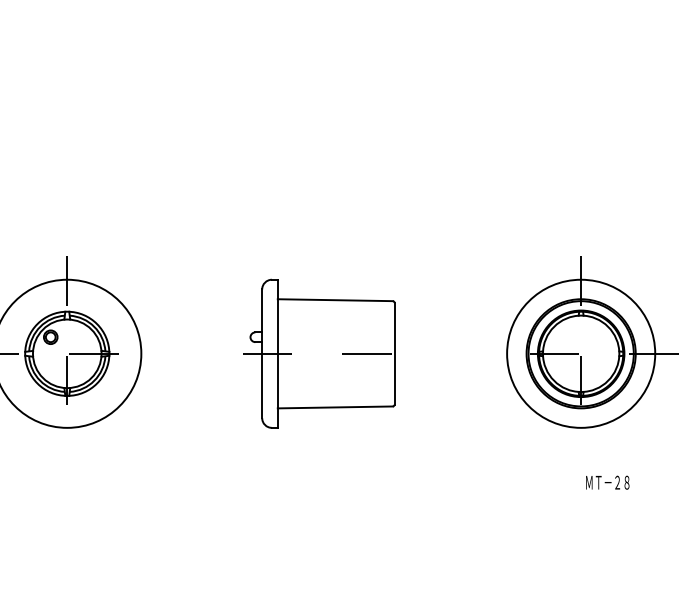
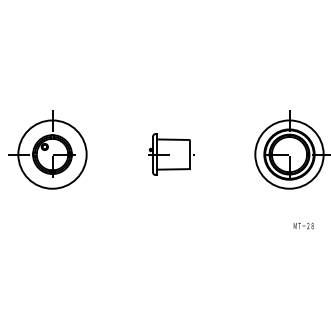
part: (318, 353) -> (168, 154), size x0.6
text: (607, 483) -> (303, 226), moved

